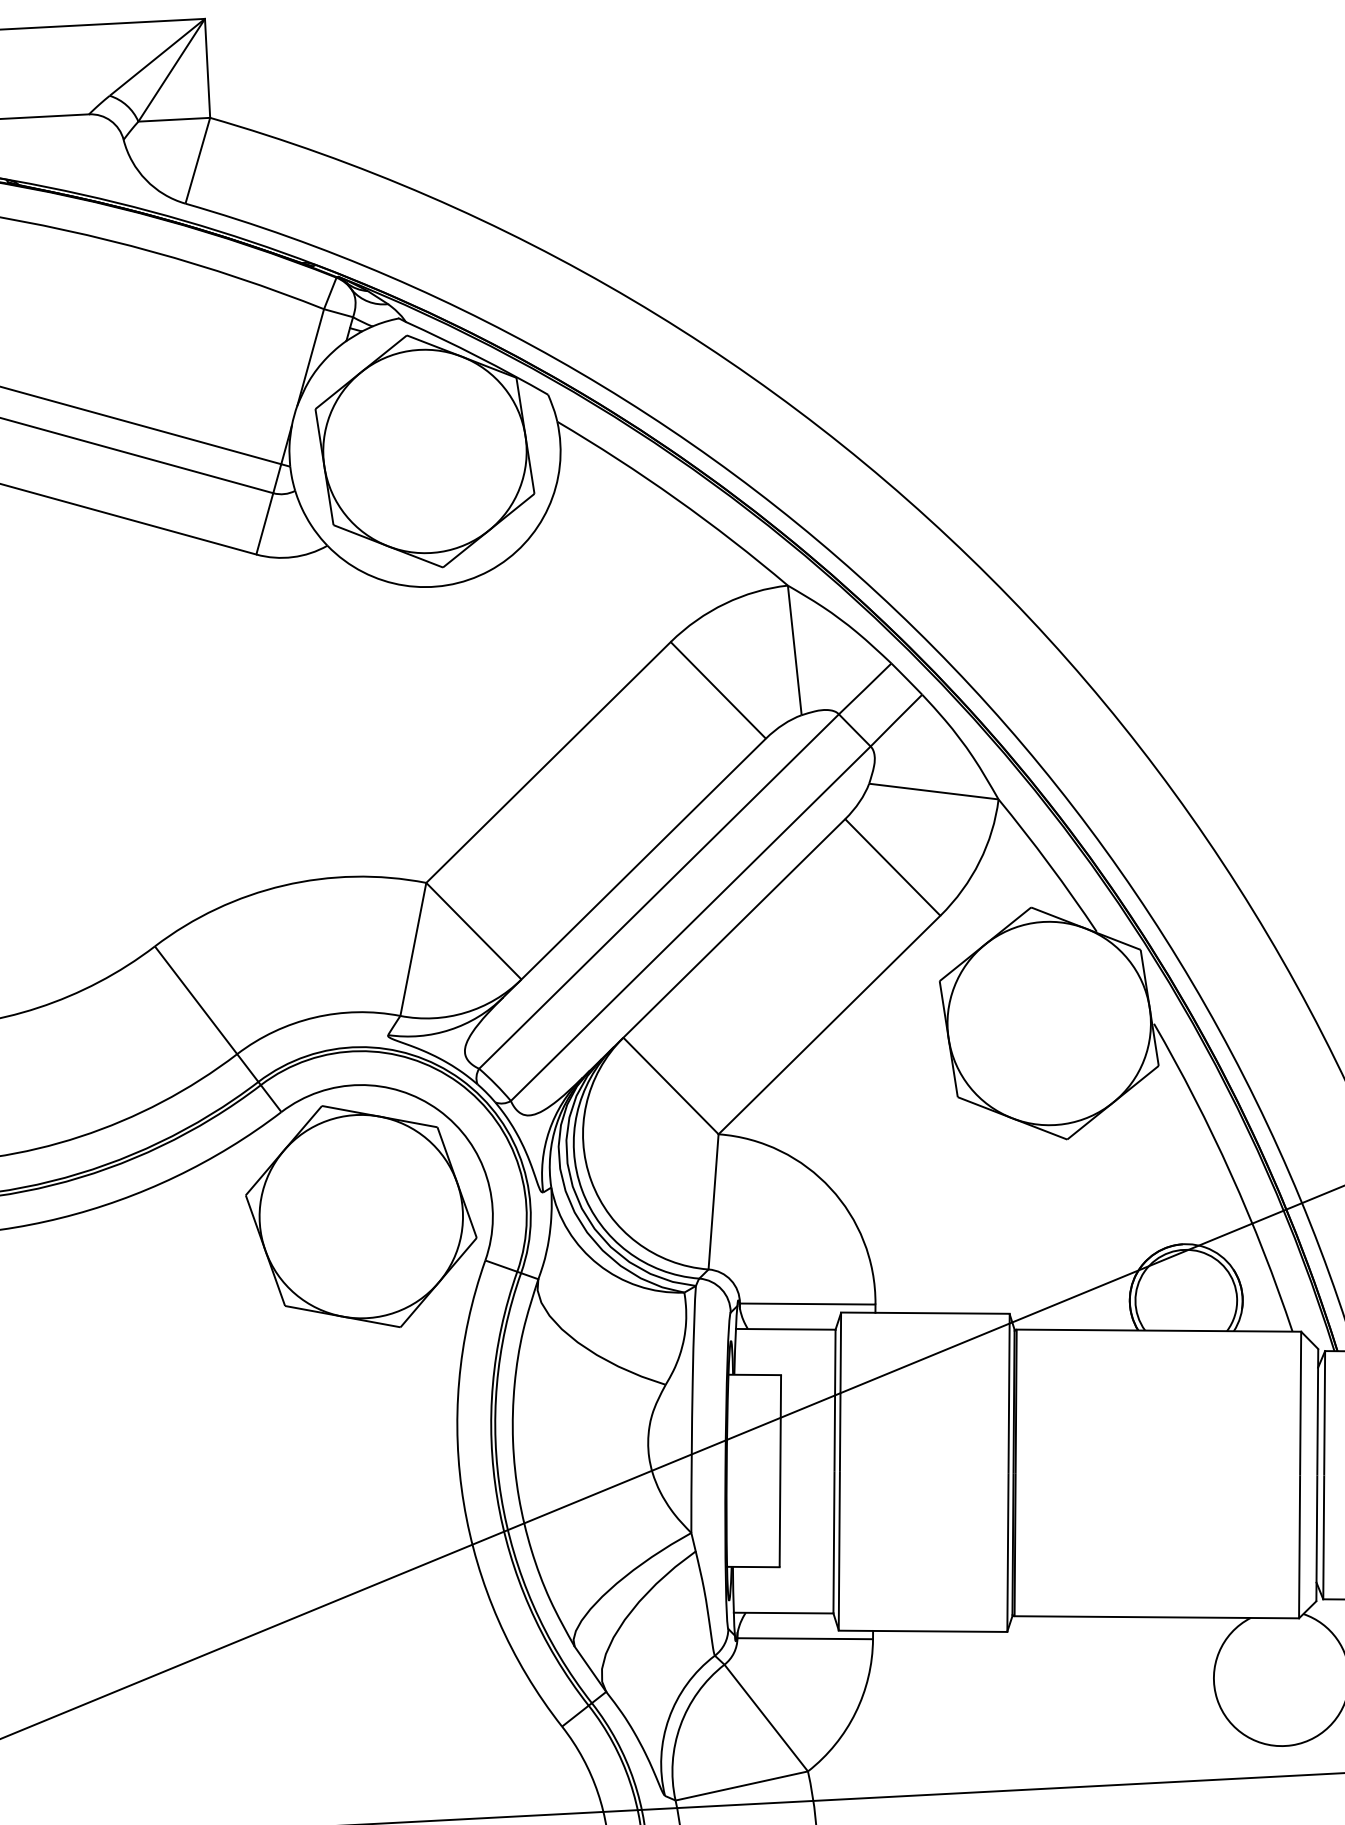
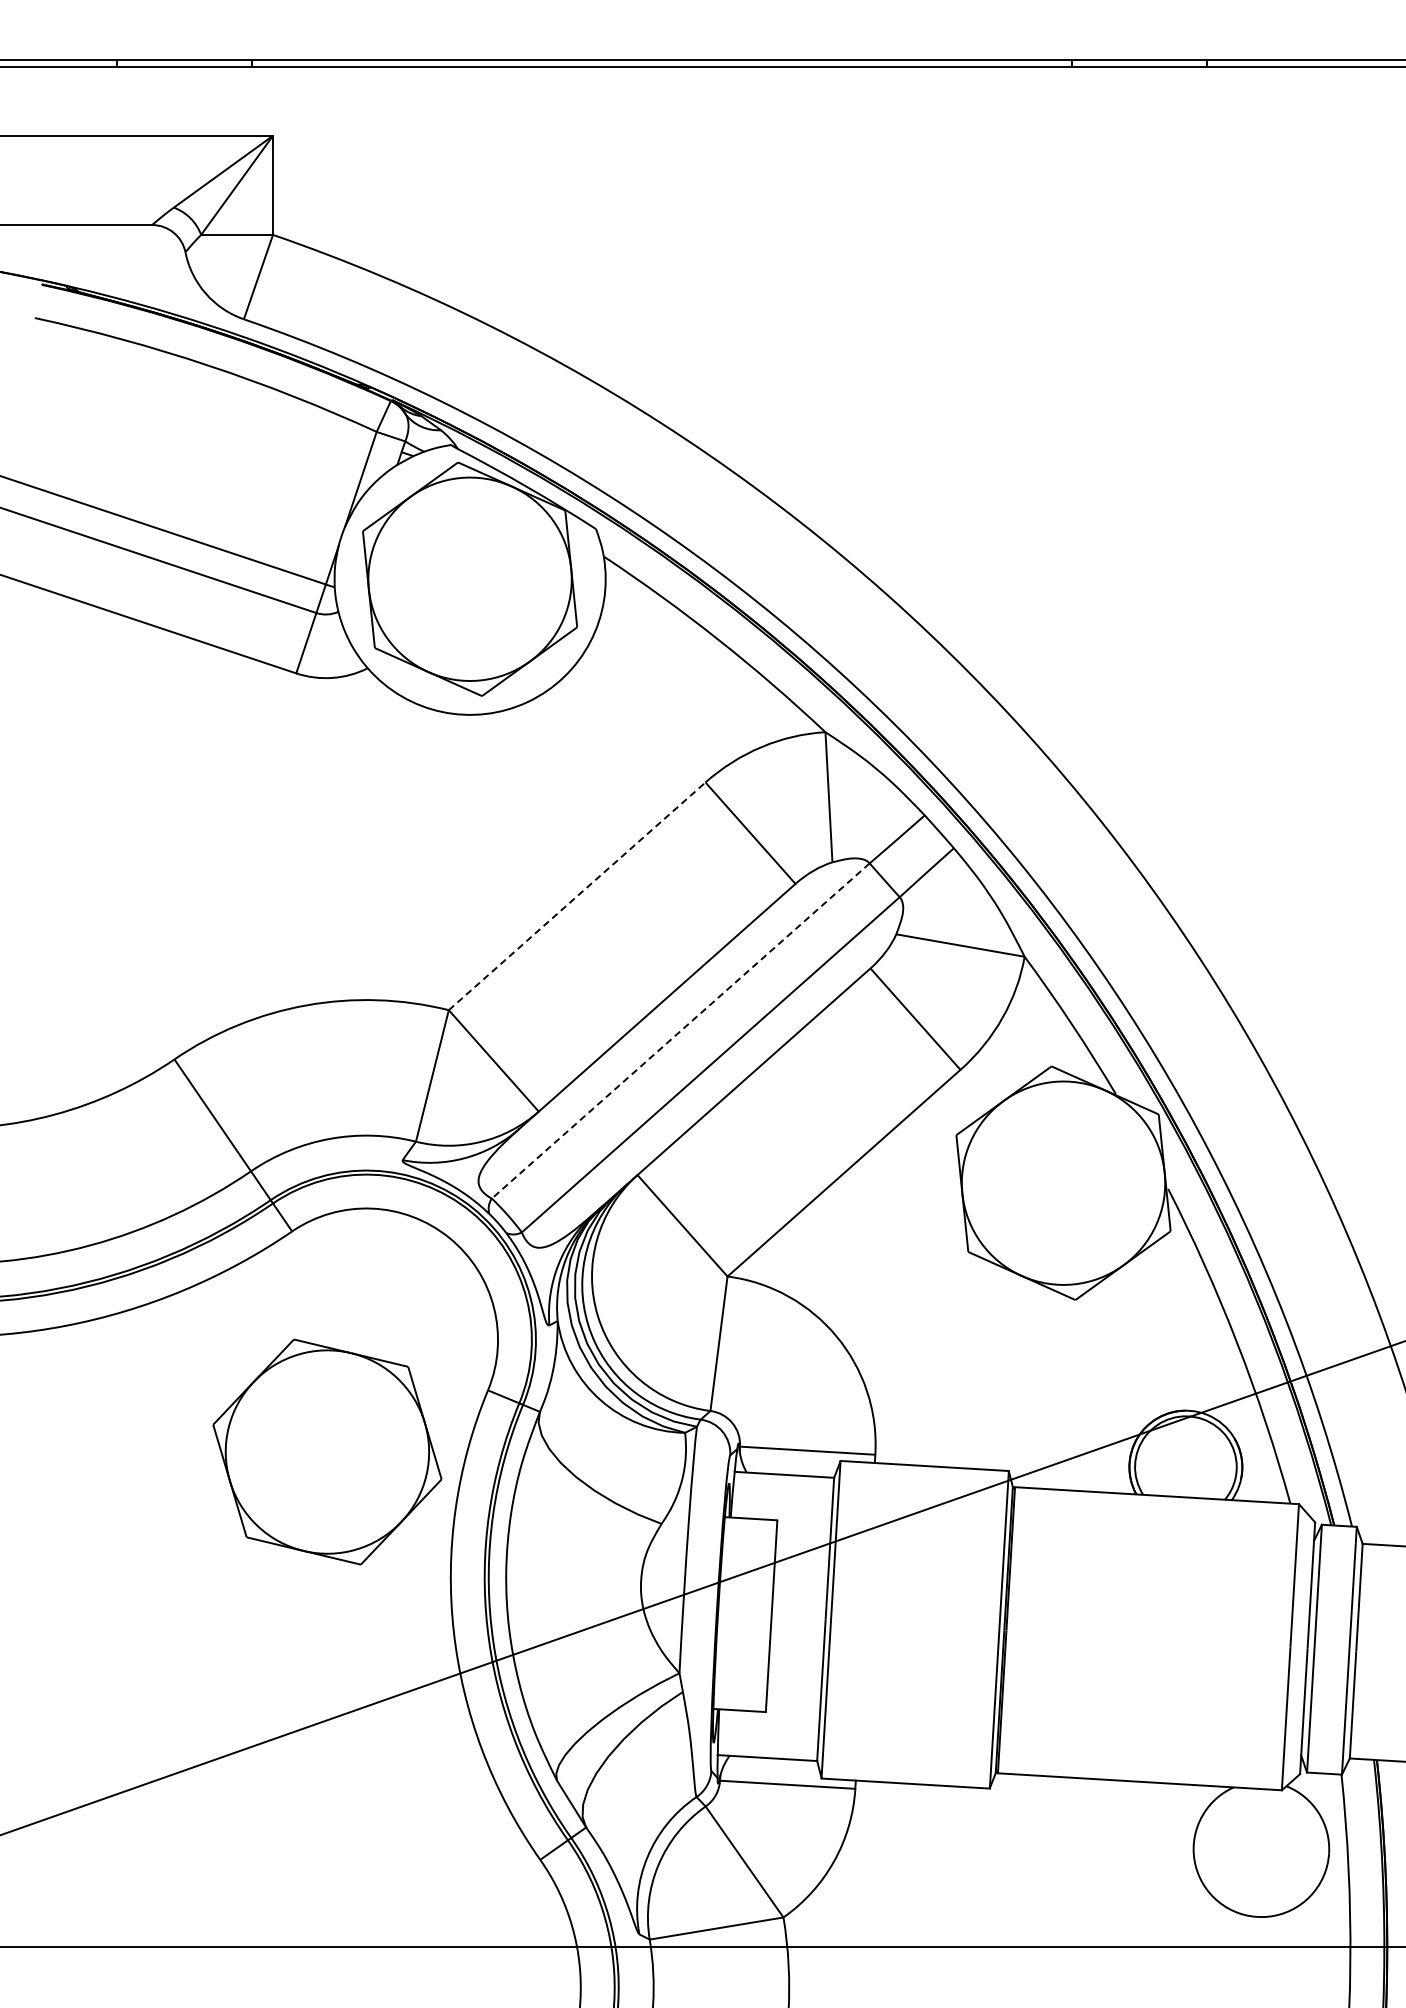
line: (548, 762) -> (577, 896), solid -> dashed
line: (658, 892) -> (680, 1031), solid -> dashed
part: (361, 1216) -> (327, 1451), moved

